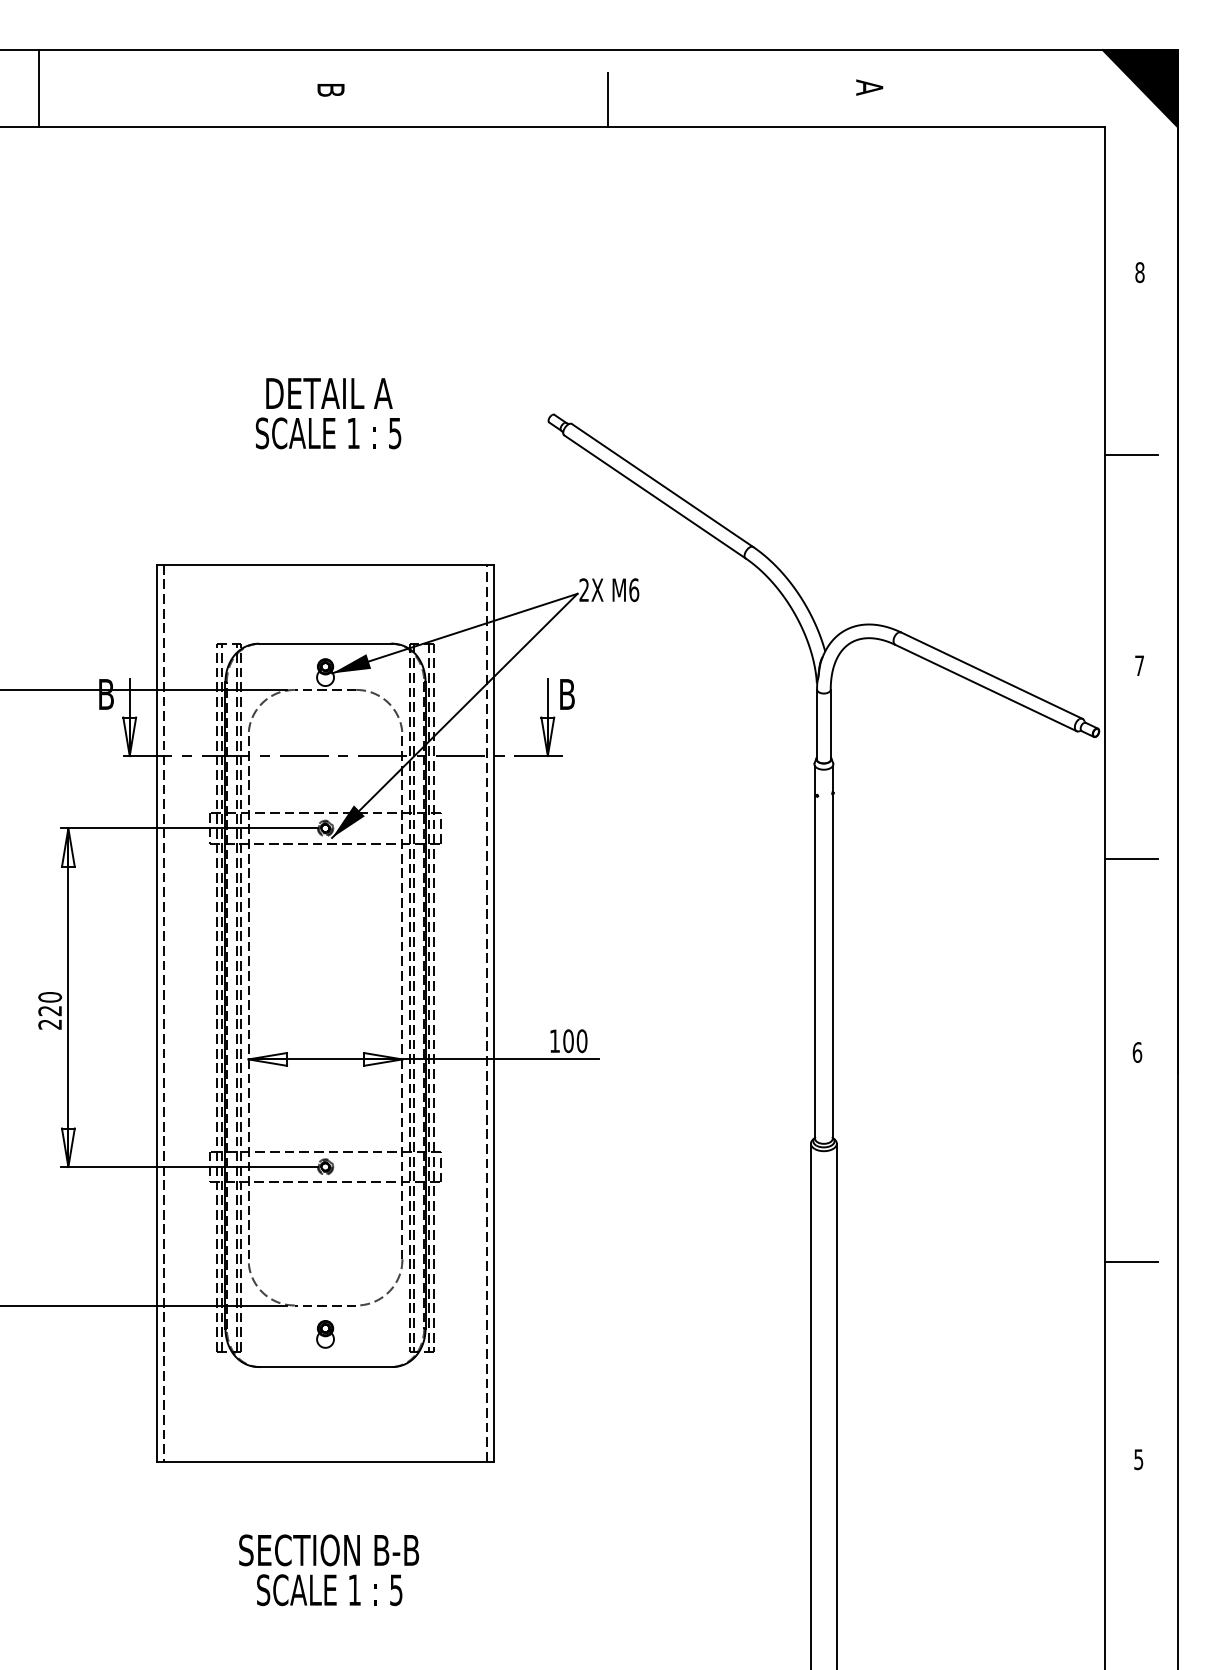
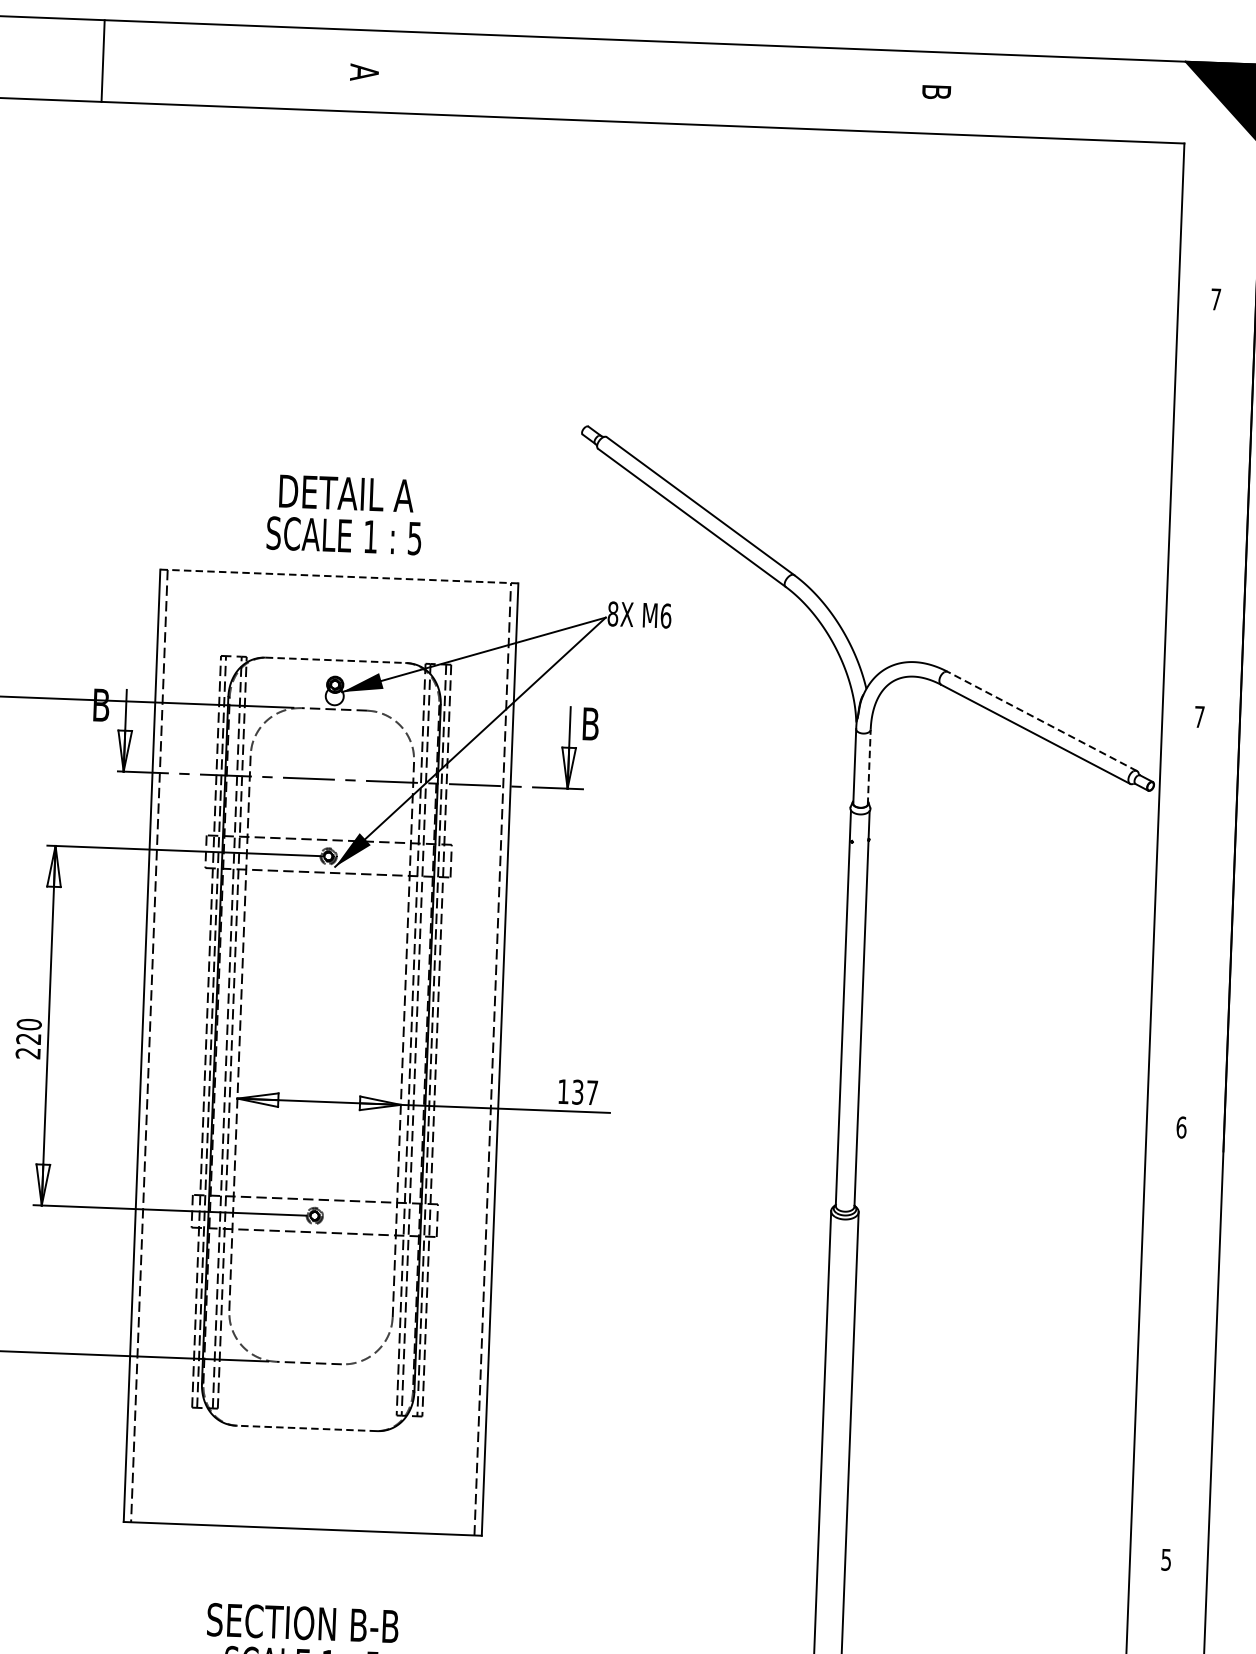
text: (869, 87) -> (936, 91), A -> B
line: (38, 88) -> (102, 60), moved
text: (330, 89) -> (364, 72), B -> A
line: (608, 100) -> (658, 95), removed
text: (1139, 272) -> (1215, 299), 8 -> 7
text: (328, 413) -> (344, 514), moved
line: (1131, 455) -> (1199, 493), removed
line: (325, 564) -> (339, 576), solid -> dashed
text: (584, 590) -> (613, 614), 2X -> 8X
line: (326, 643) -> (337, 660), solid -> dashed
line: (991, 675) -> (1041, 721), solid -> dashed
line: (830, 724) -> (869, 766), solid -> dashed
line: (1131, 858) -> (1183, 921), removed
text: (575, 1041) -> (585, 1092), 100 -> 137
line: (1131, 1261) -> (1166, 1349), removed
part: (325, 1334) -> (307, 1393), removed
line: (325, 1367) -> (306, 1428), solid -> dashed

